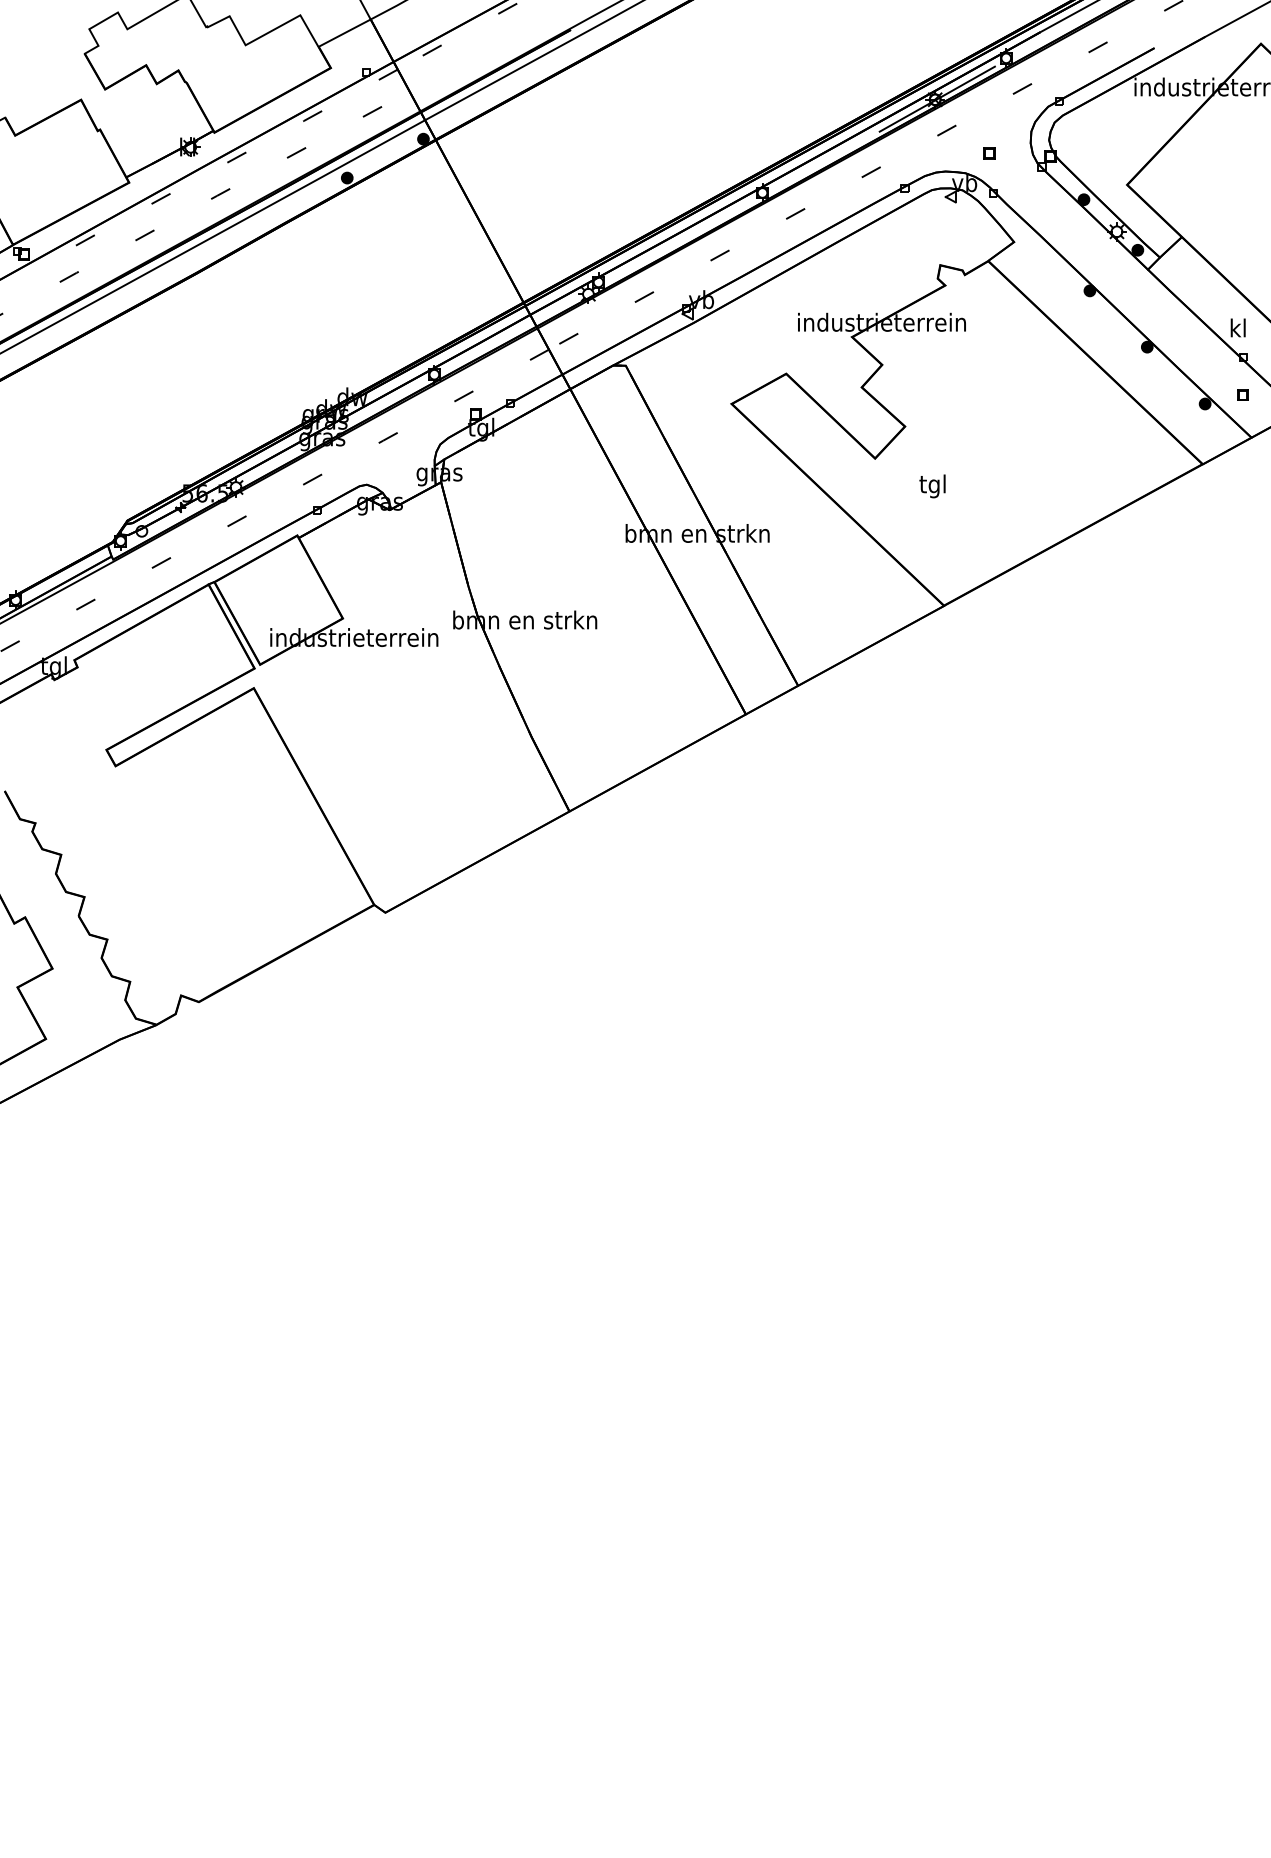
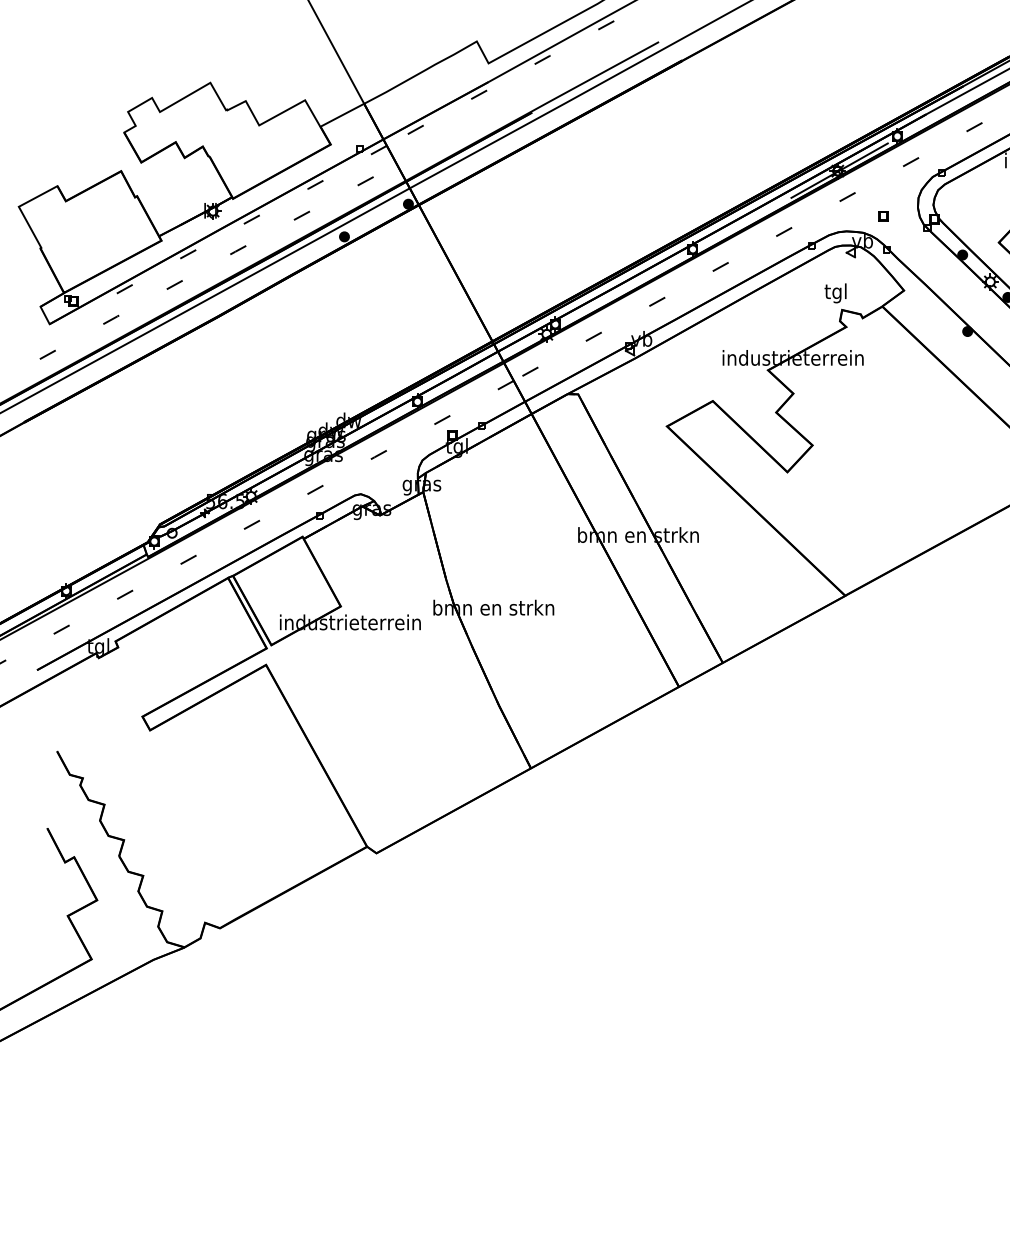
text: (932, 486) -> (835, 293), moved

